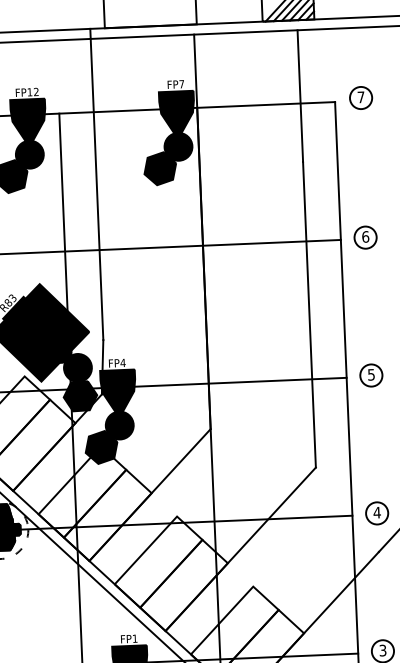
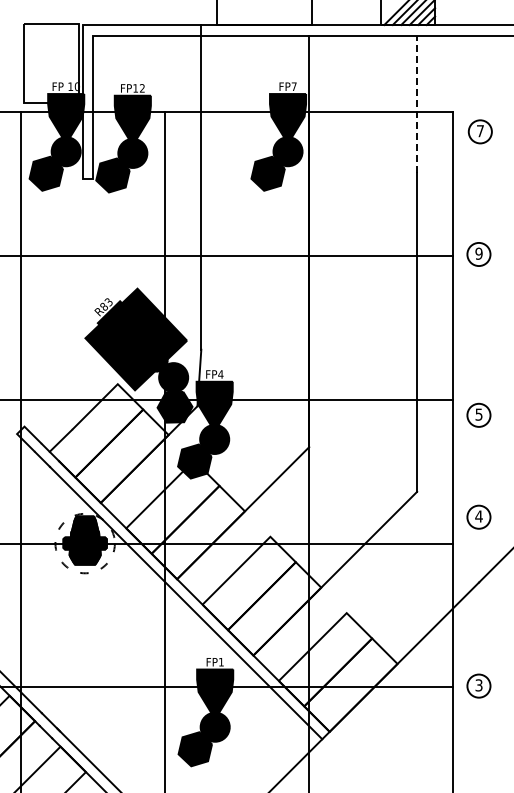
line: (300, 96) -> (417, 104), solid -> dashed
part: (360, 97) -> (479, 131), moved
text: (365, 236) -> (478, 253), 6 -> 9
part: (370, 374) -> (478, 414), moved
part: (376, 512) -> (478, 516), moved

